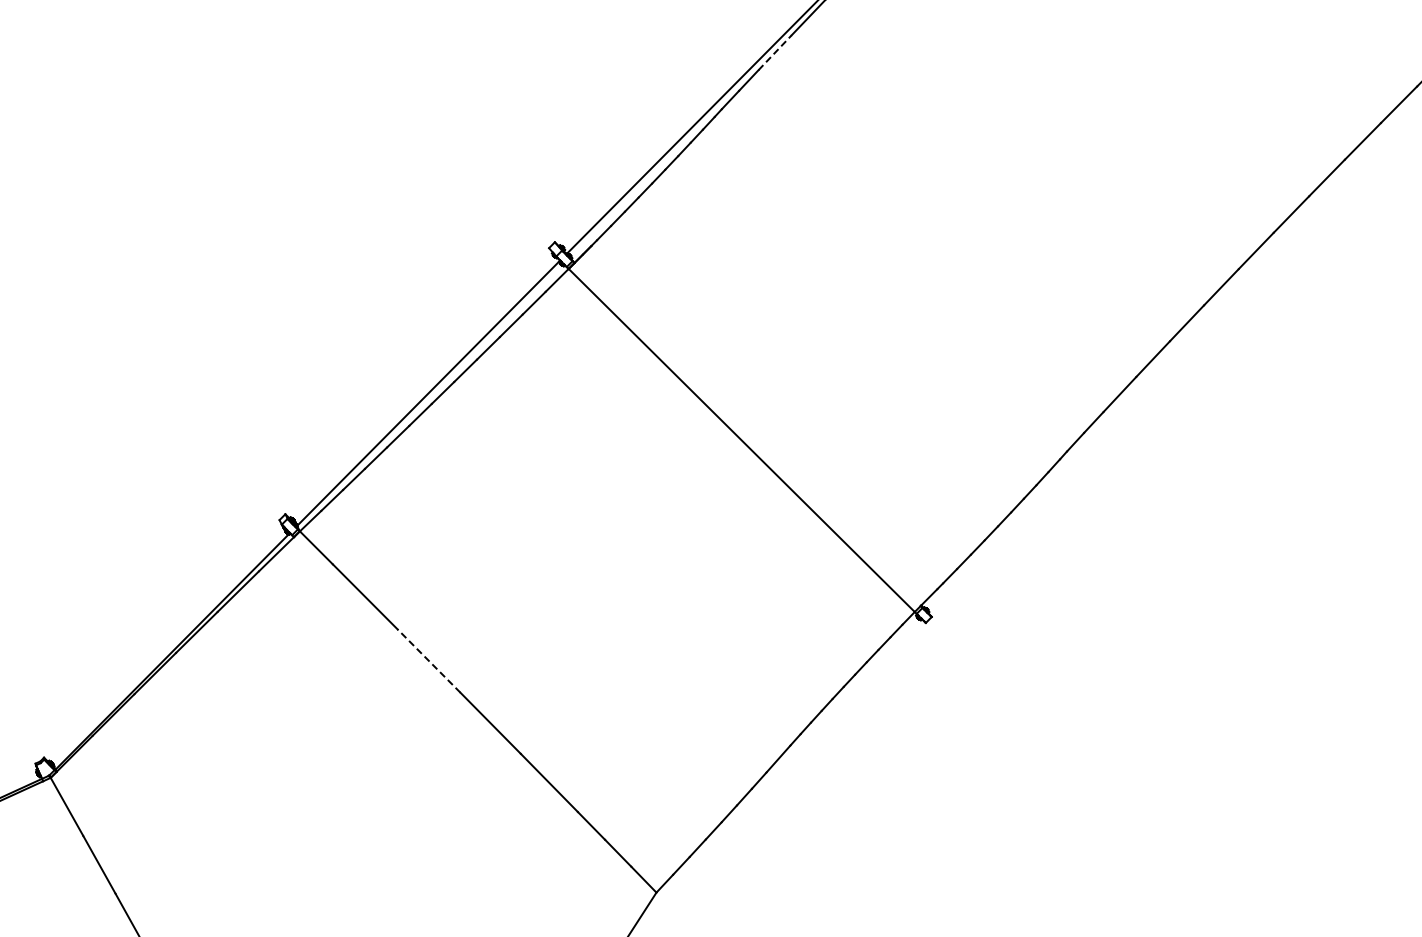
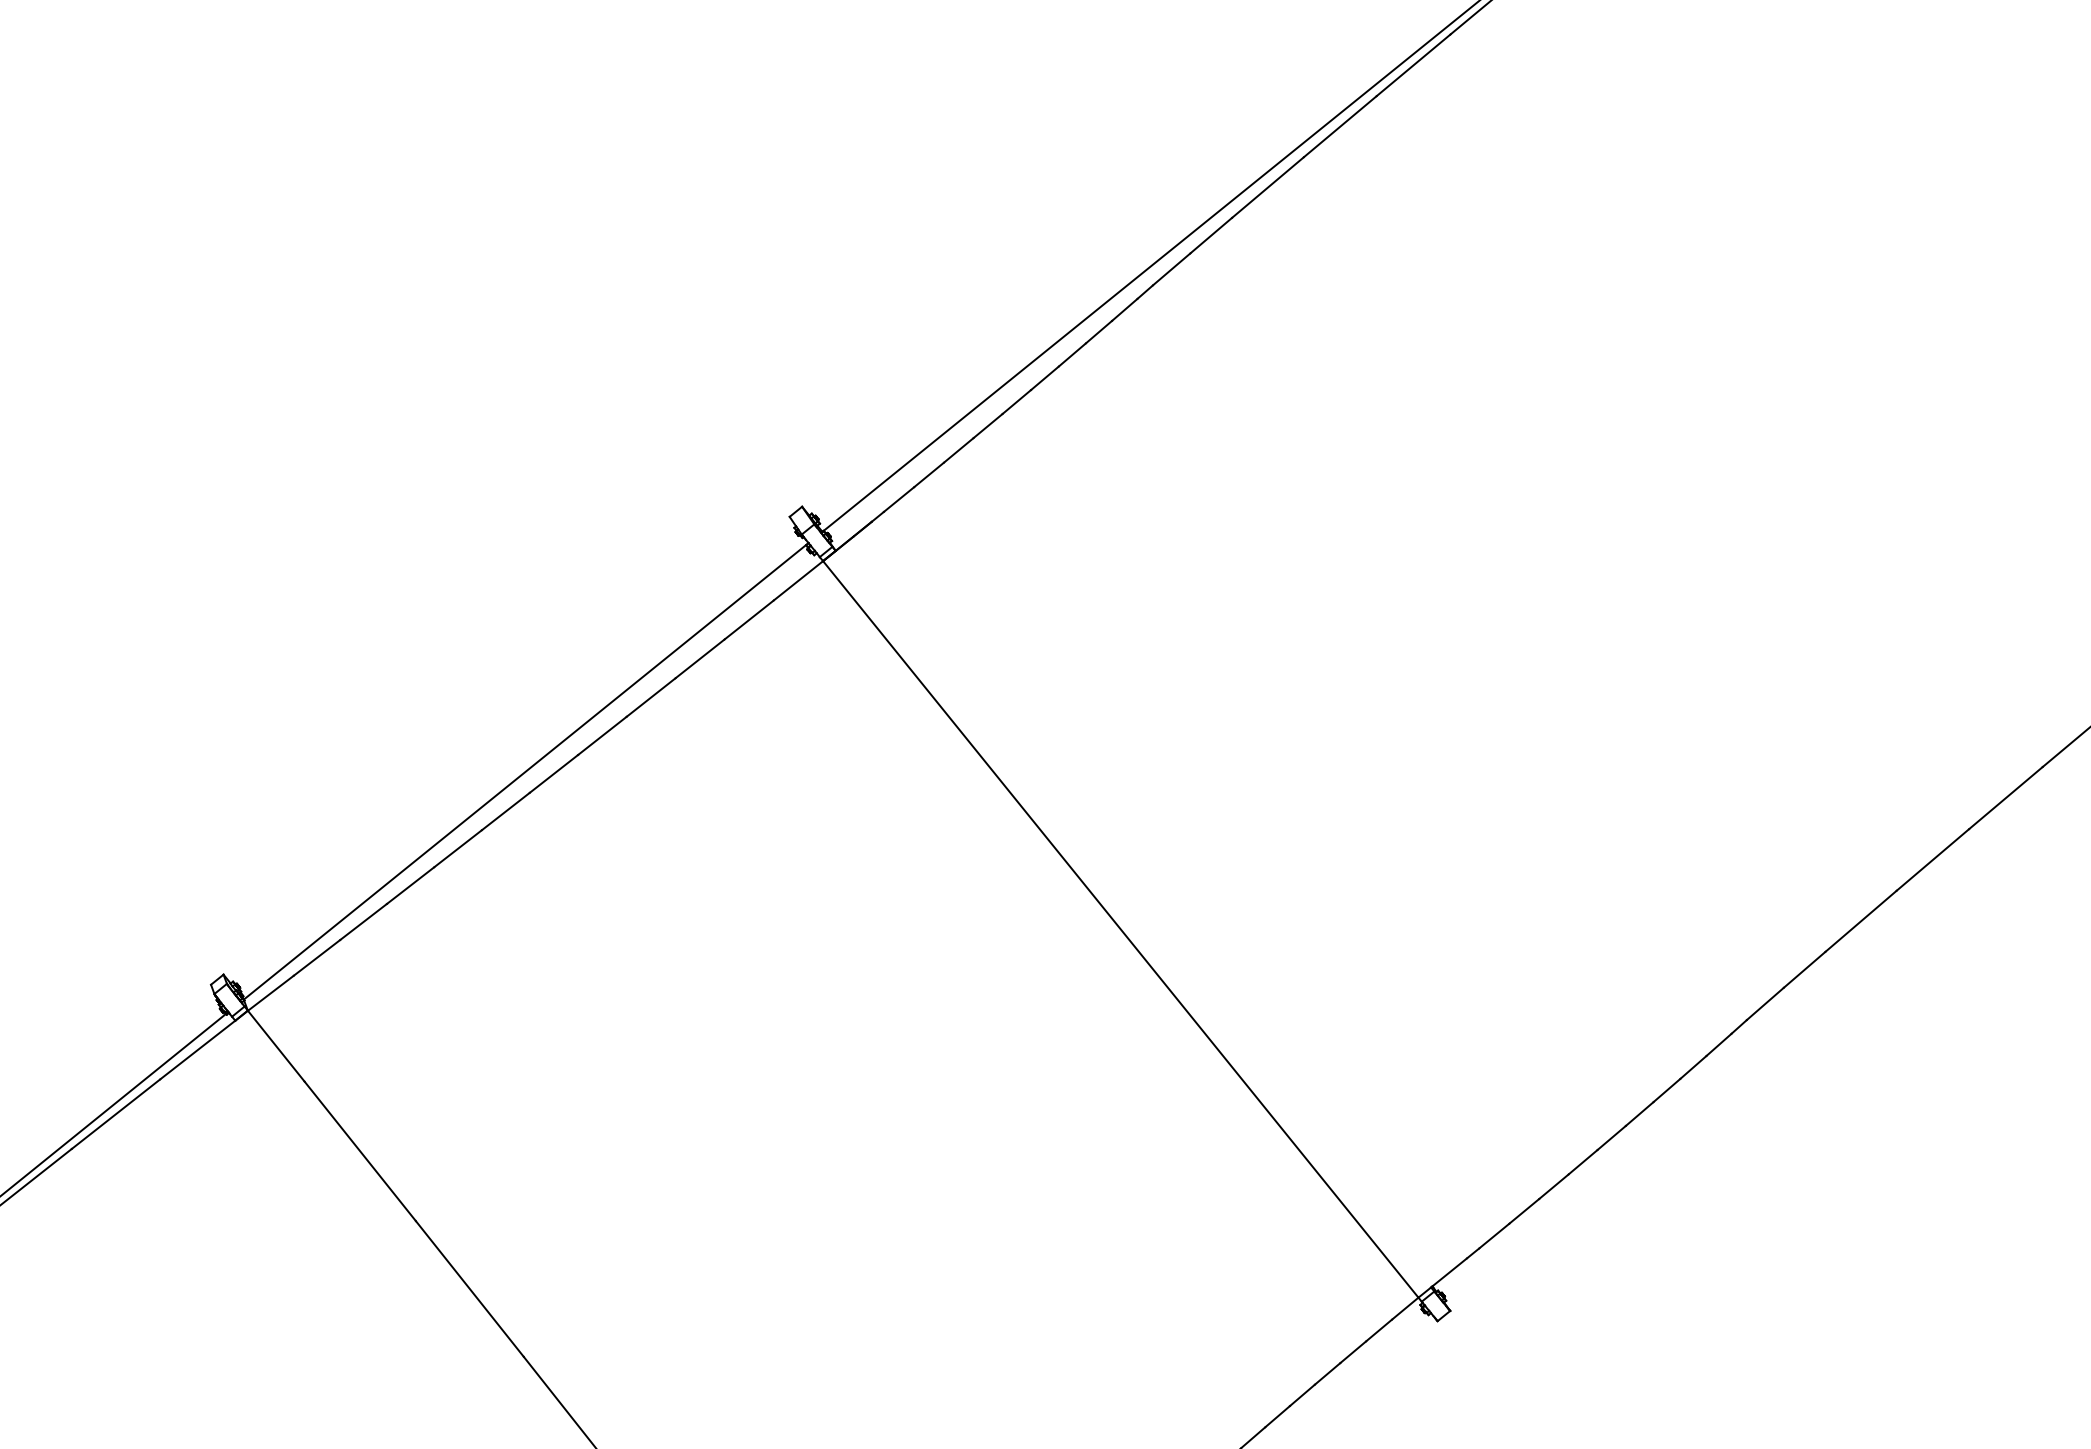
line: (775, 52) -> (1268, 187), dashed -> solid
line: (429, 661) -> (470, 1289), dashed -> solid

